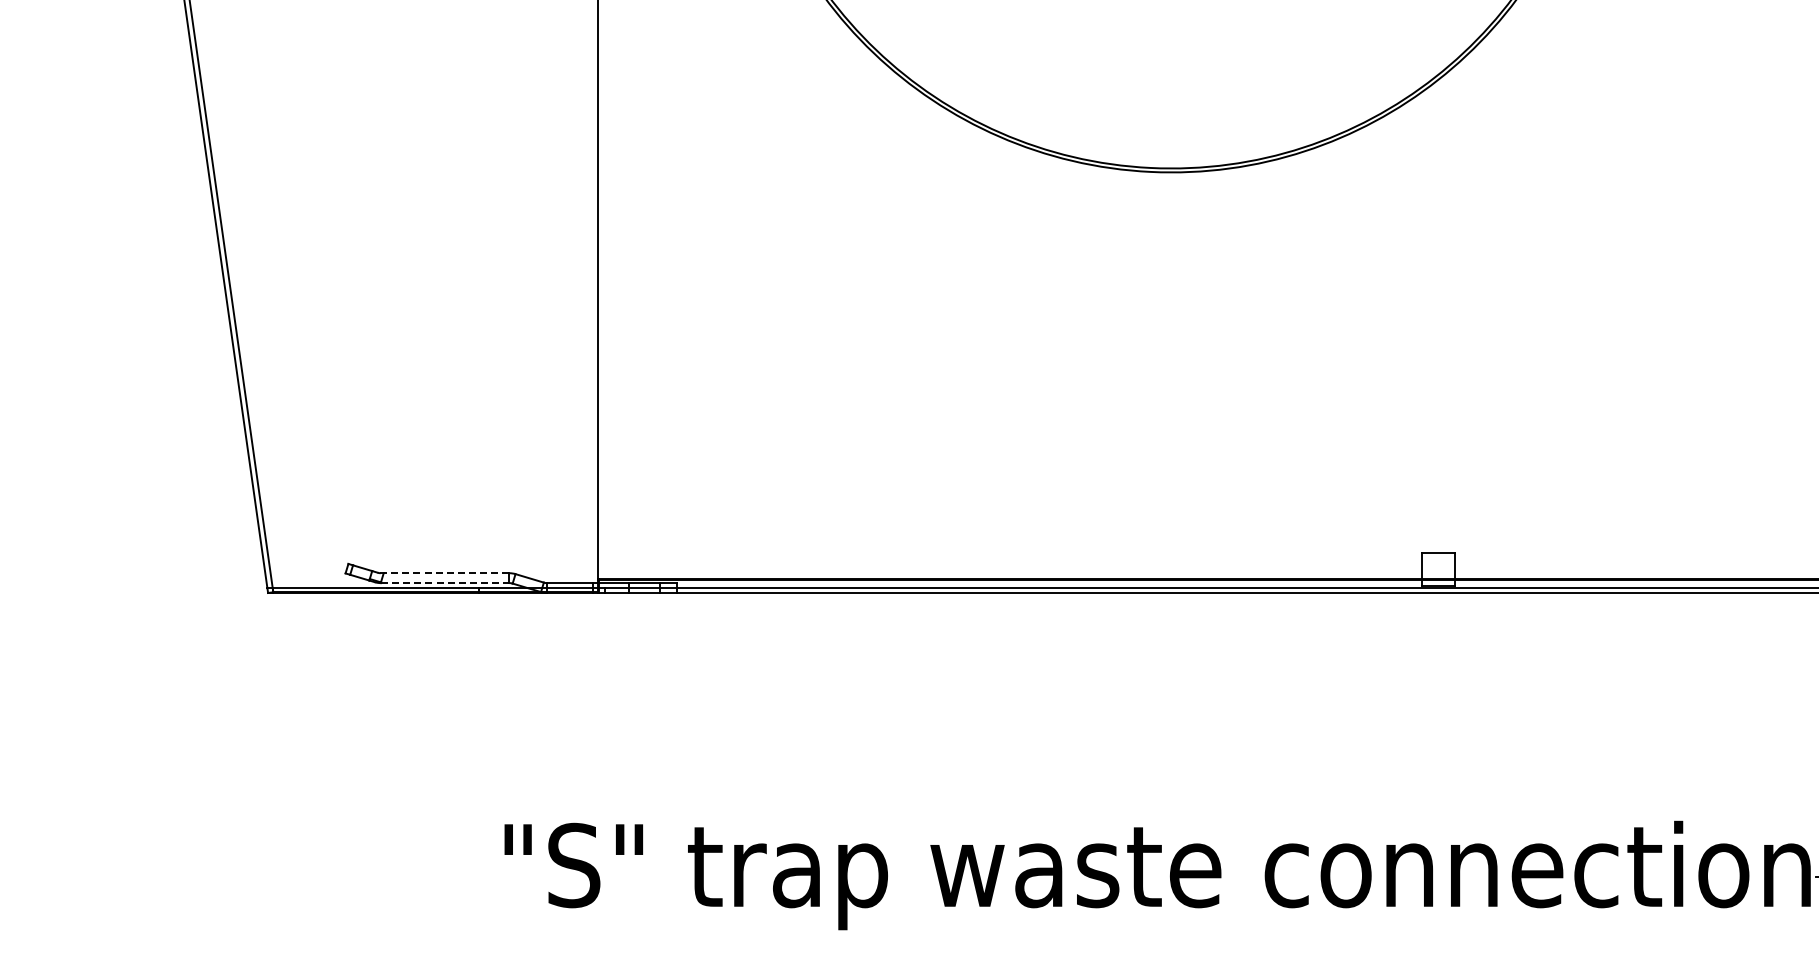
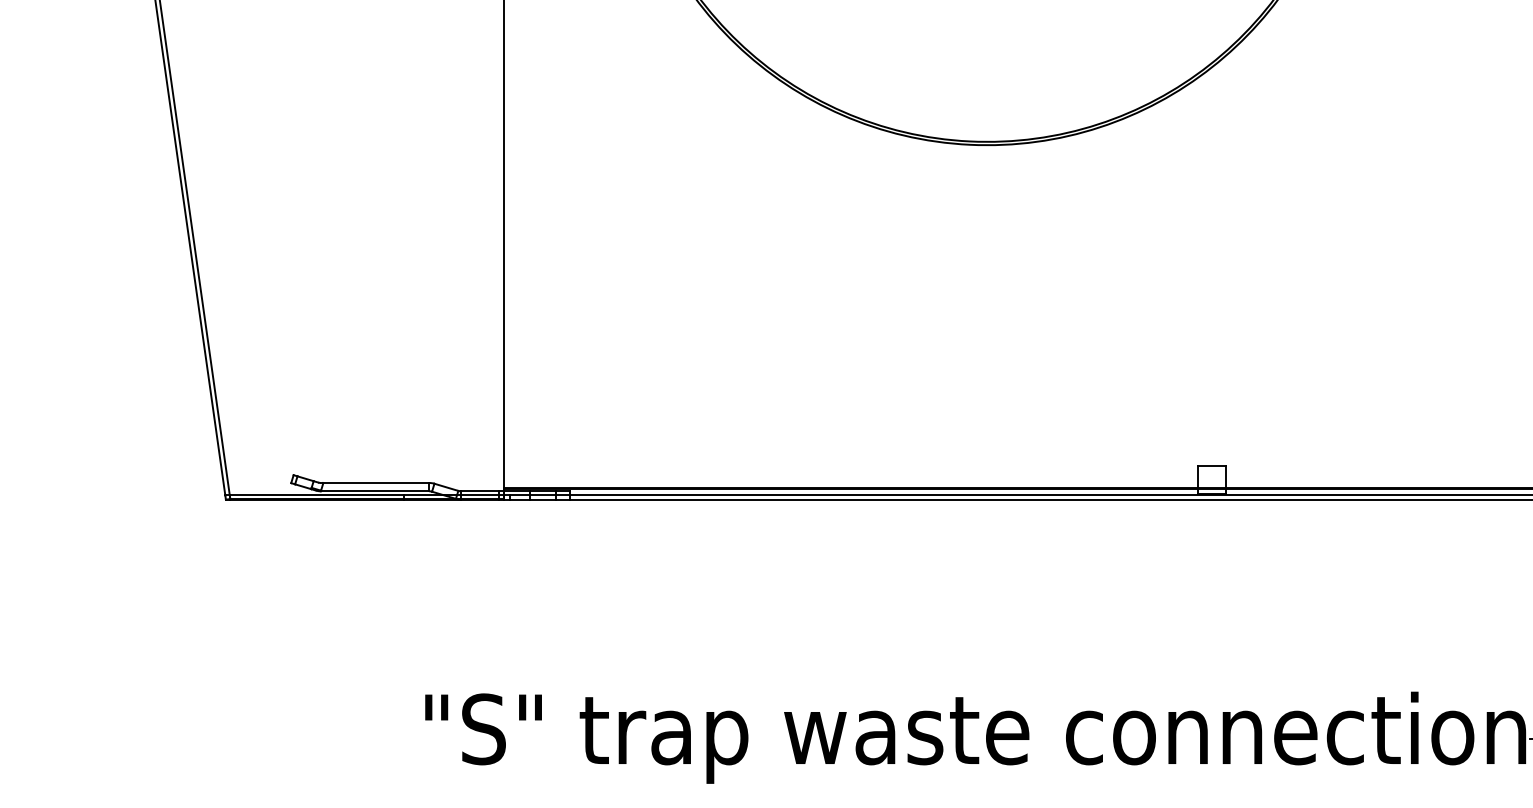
line: (446, 573) -> (376, 483), dashed -> solid
line: (445, 583) -> (375, 491), dashed -> solid

